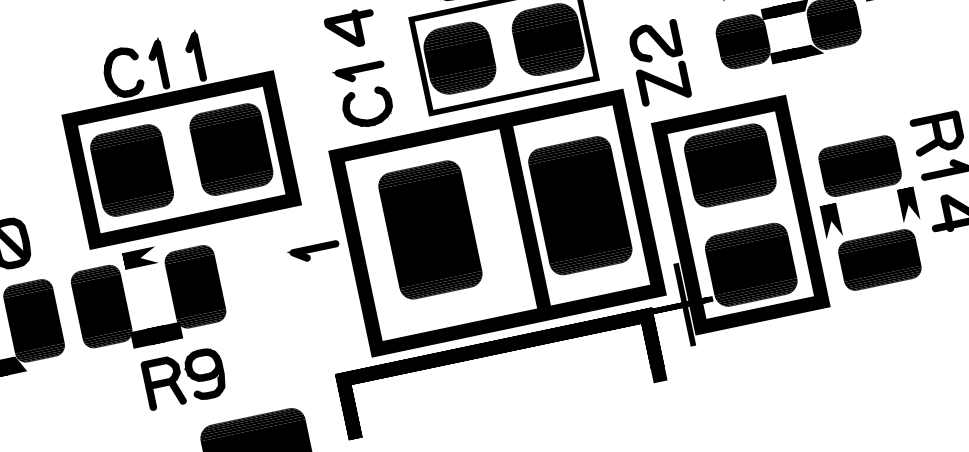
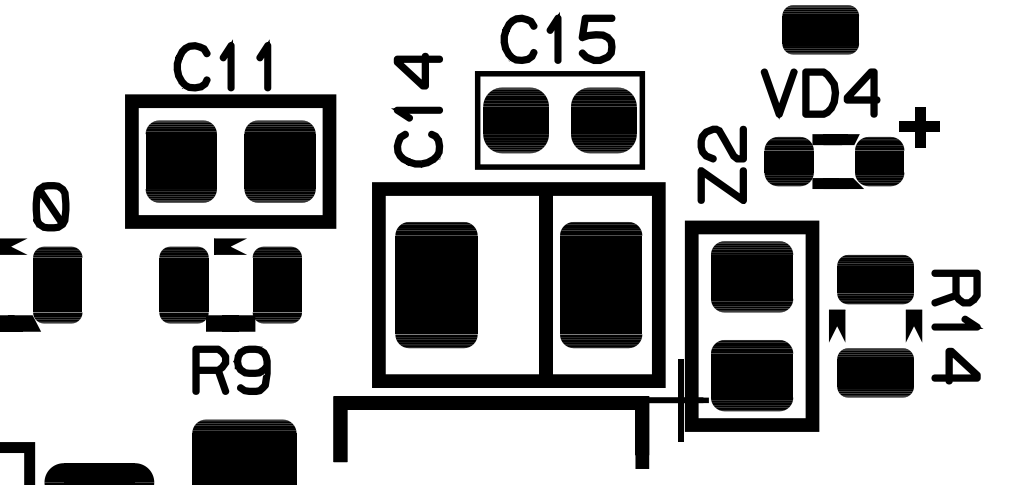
part: (652, 59) -> (716, 160), moved
part: (865, 191) -> (875, 304), moved
part: (430, 230) -> (436, 285), moved
part: (313, 251) -> (337, 275), removed
part: (126, 300) -> (208, 284), moved
part: (184, 377) -> (231, 369), moved

